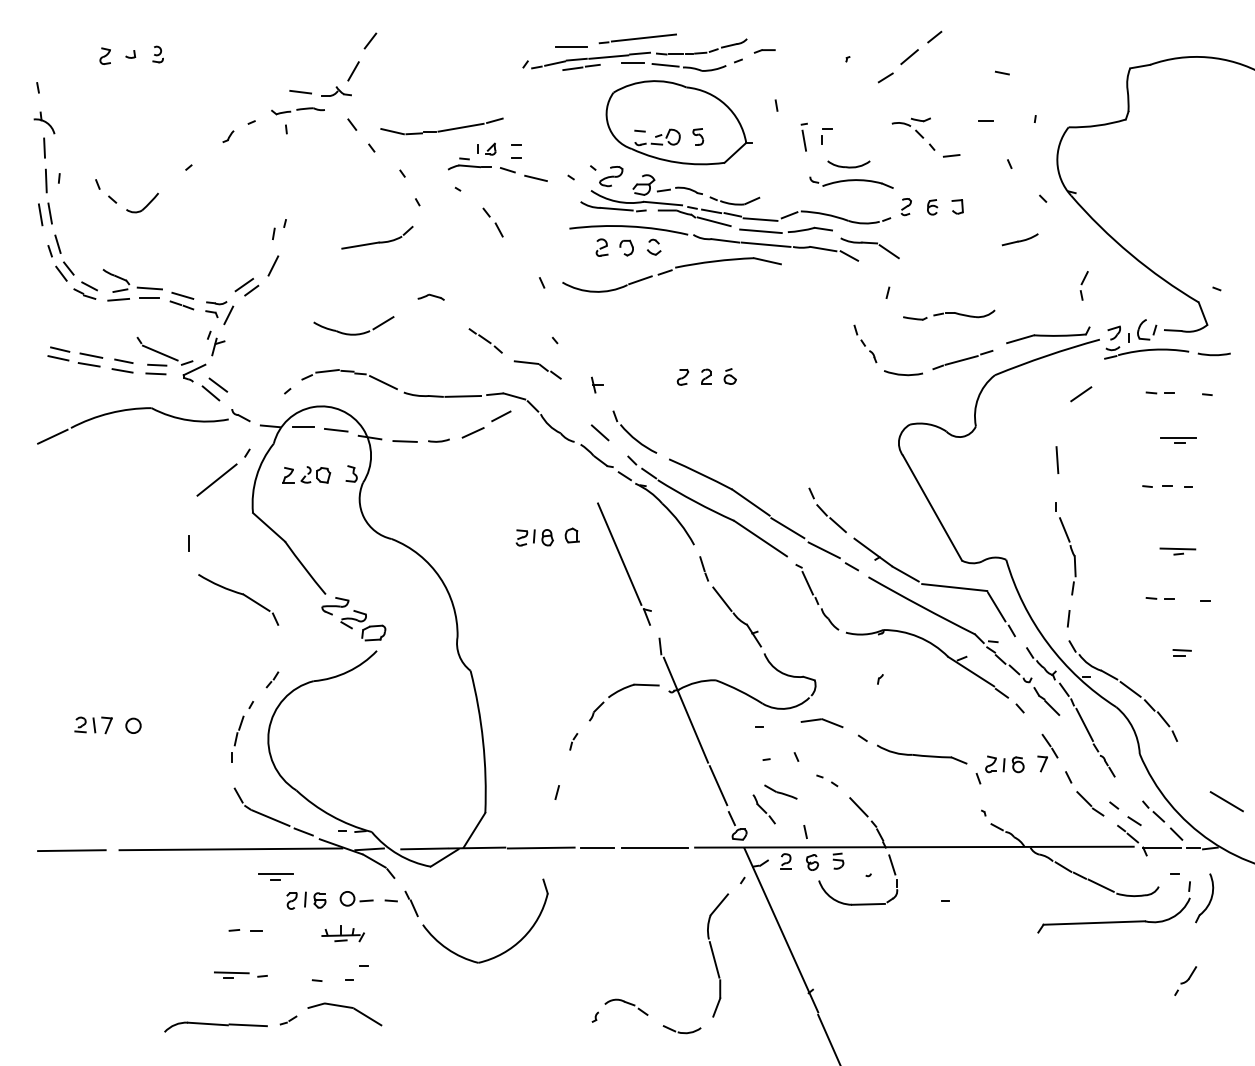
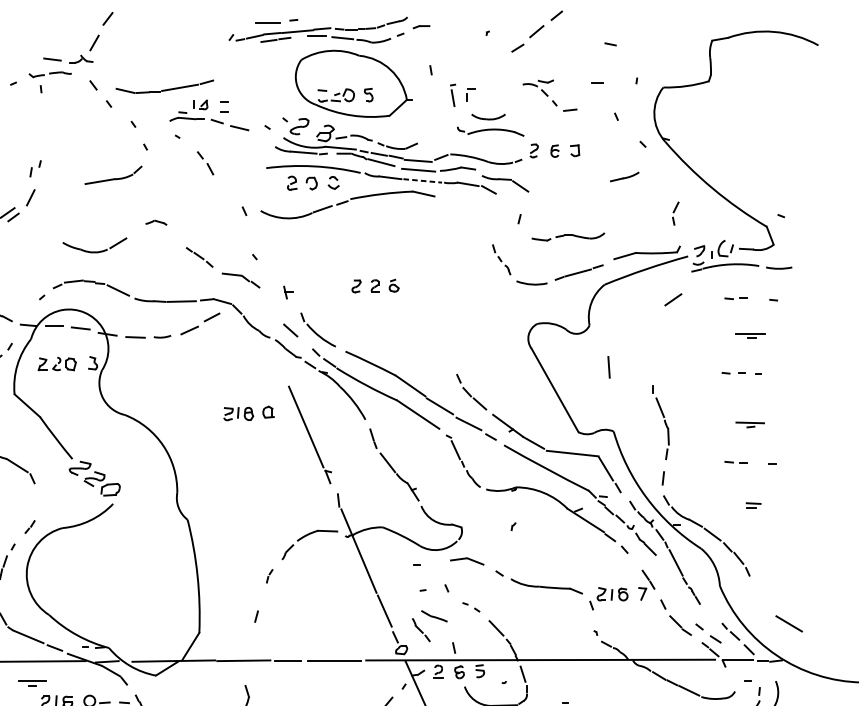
line: (643, 37) -> (325, 16), removed
line: (766, 244) -> (423, 180), solid -> dashed
line: (1057, 459) -> (609, 366), moved

